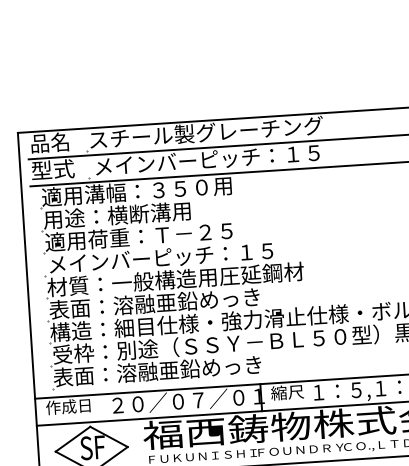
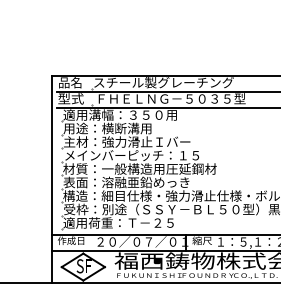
text: (219, 158) -> (170, 98), メインバーピッチ：１５ -> ＦＨＥＬＮＧ－５０３５型
text: (150, 234) -> (126, 141), 適用荷重：Ｔ－２５ -> 主材：強力滑止Ｉバー
text: (157, 370) -> (125, 222), 表面：溶融亜鉛めっき -> 適用荷重：Ｔ－２５

